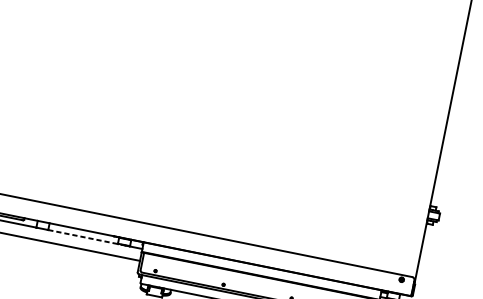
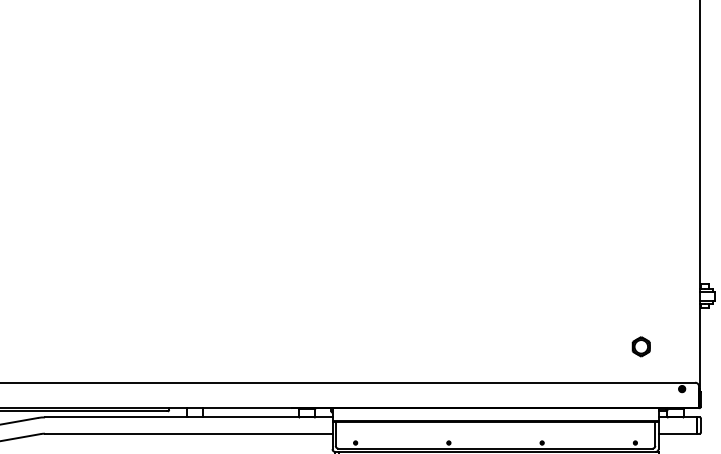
line: (85, 237) -> (254, 417), dashed -> solid
part: (377, 242) -> (640, 346), added

